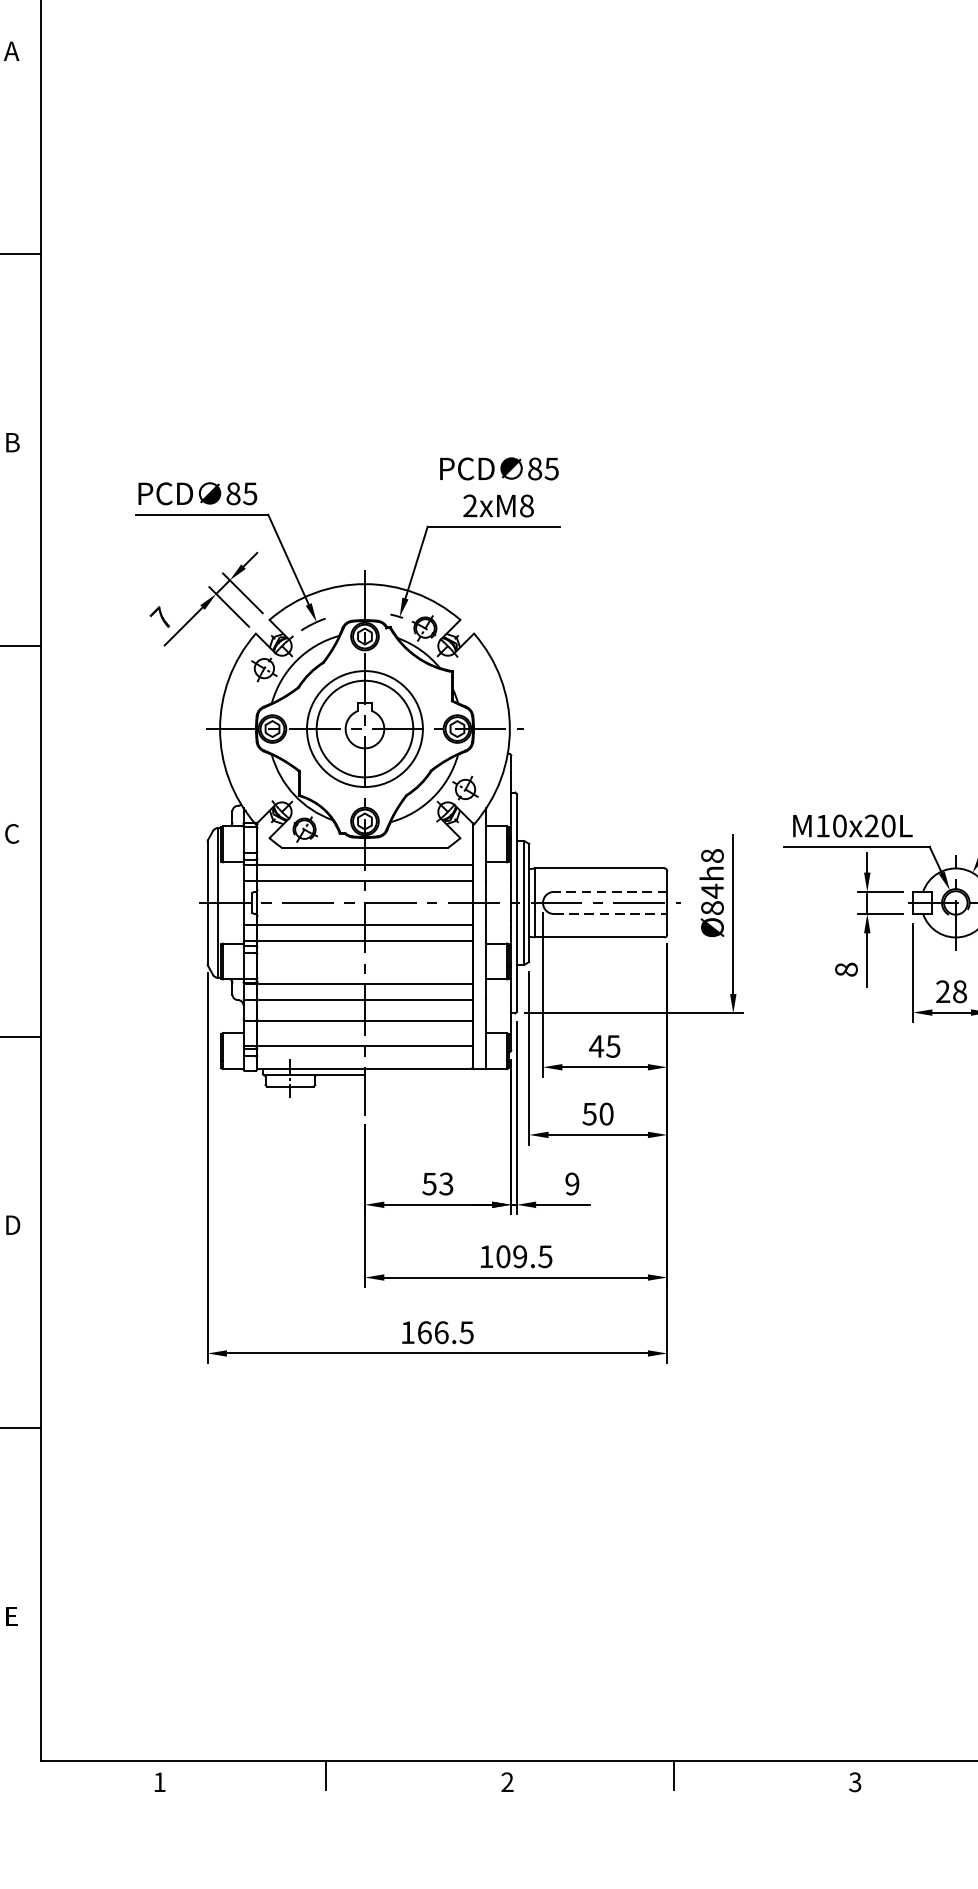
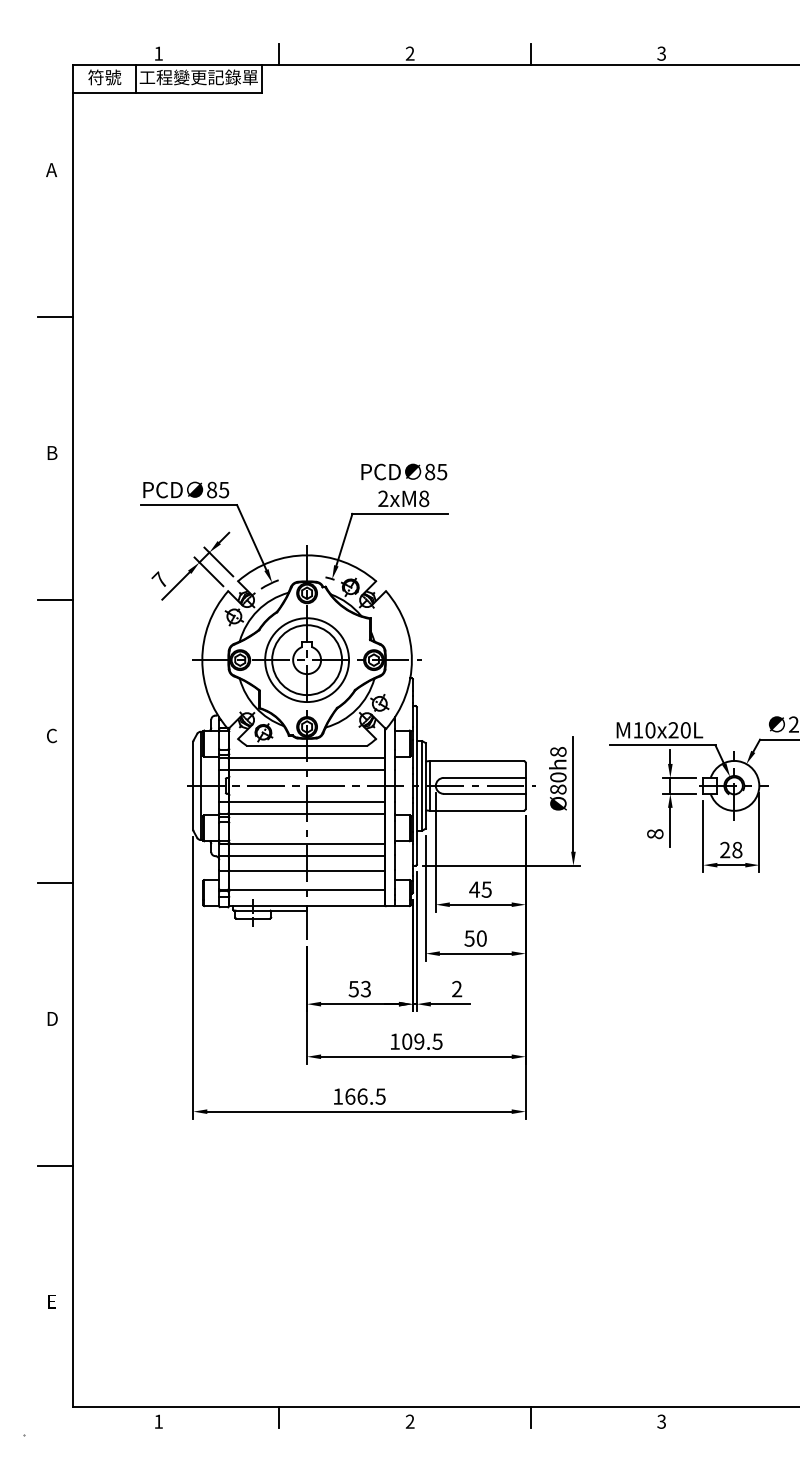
line: (610, 891) -> (484, 777), dashed -> solid
text: (712, 891) -> (558, 777), Ø84h8 -> Ø80h8
line: (610, 913) -> (484, 793), dashed -> solid
text: (572, 1184) -> (457, 989), 9 -> 2

